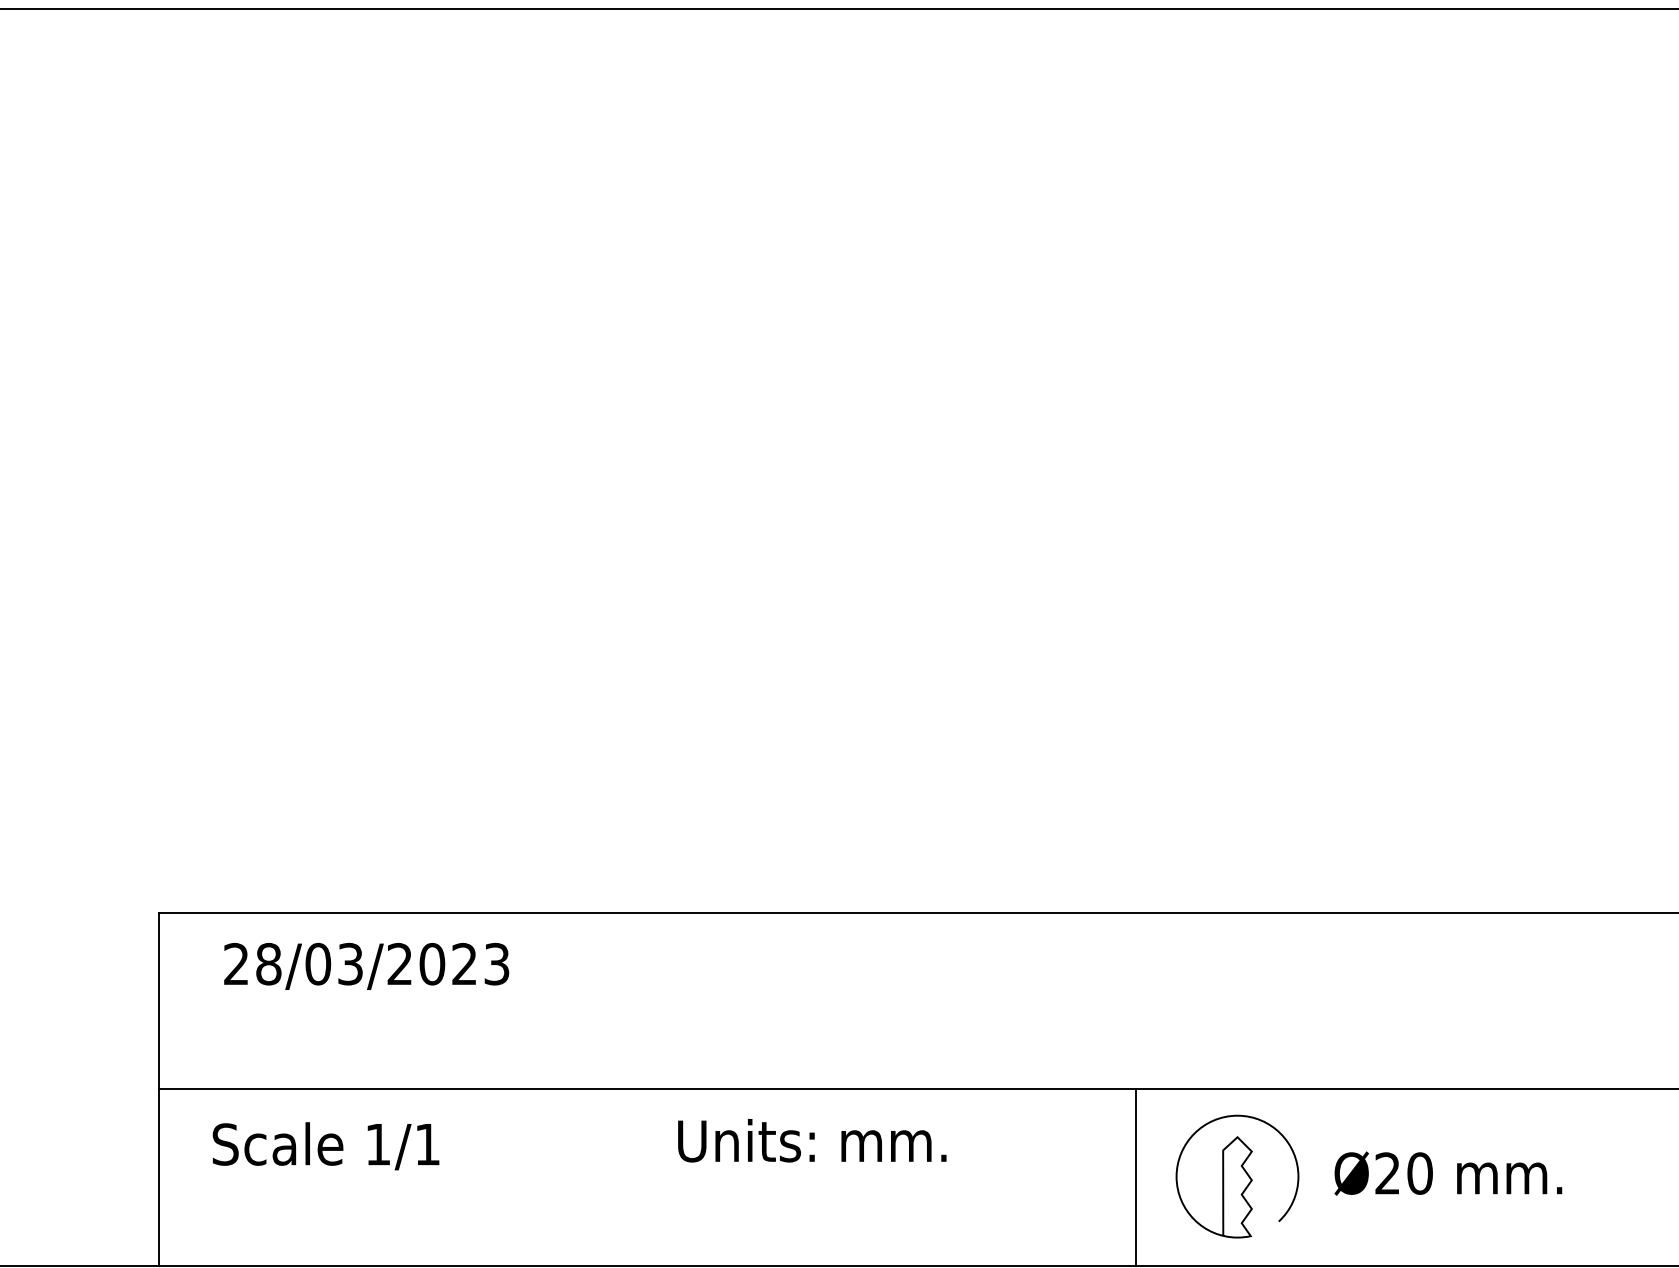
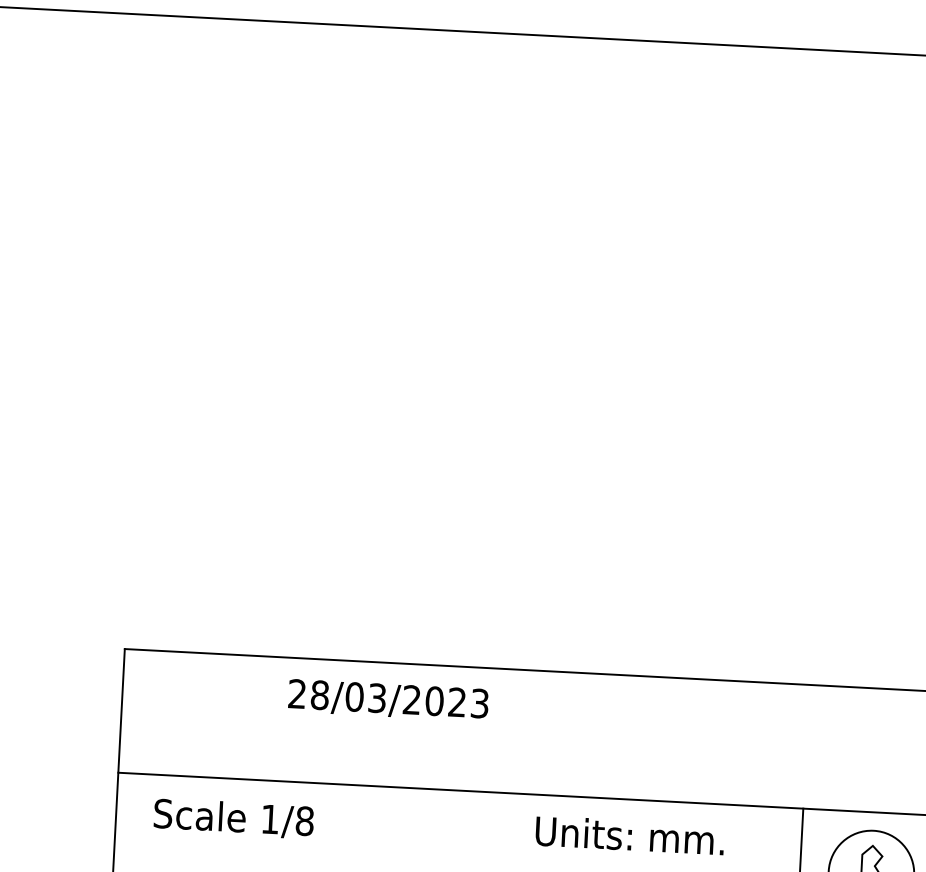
text: (366, 966) -> (388, 700), moved
text: (812, 1140) -> (630, 835), moved
text: (427, 1144) -> (304, 821), 1/1 -> 1/8

